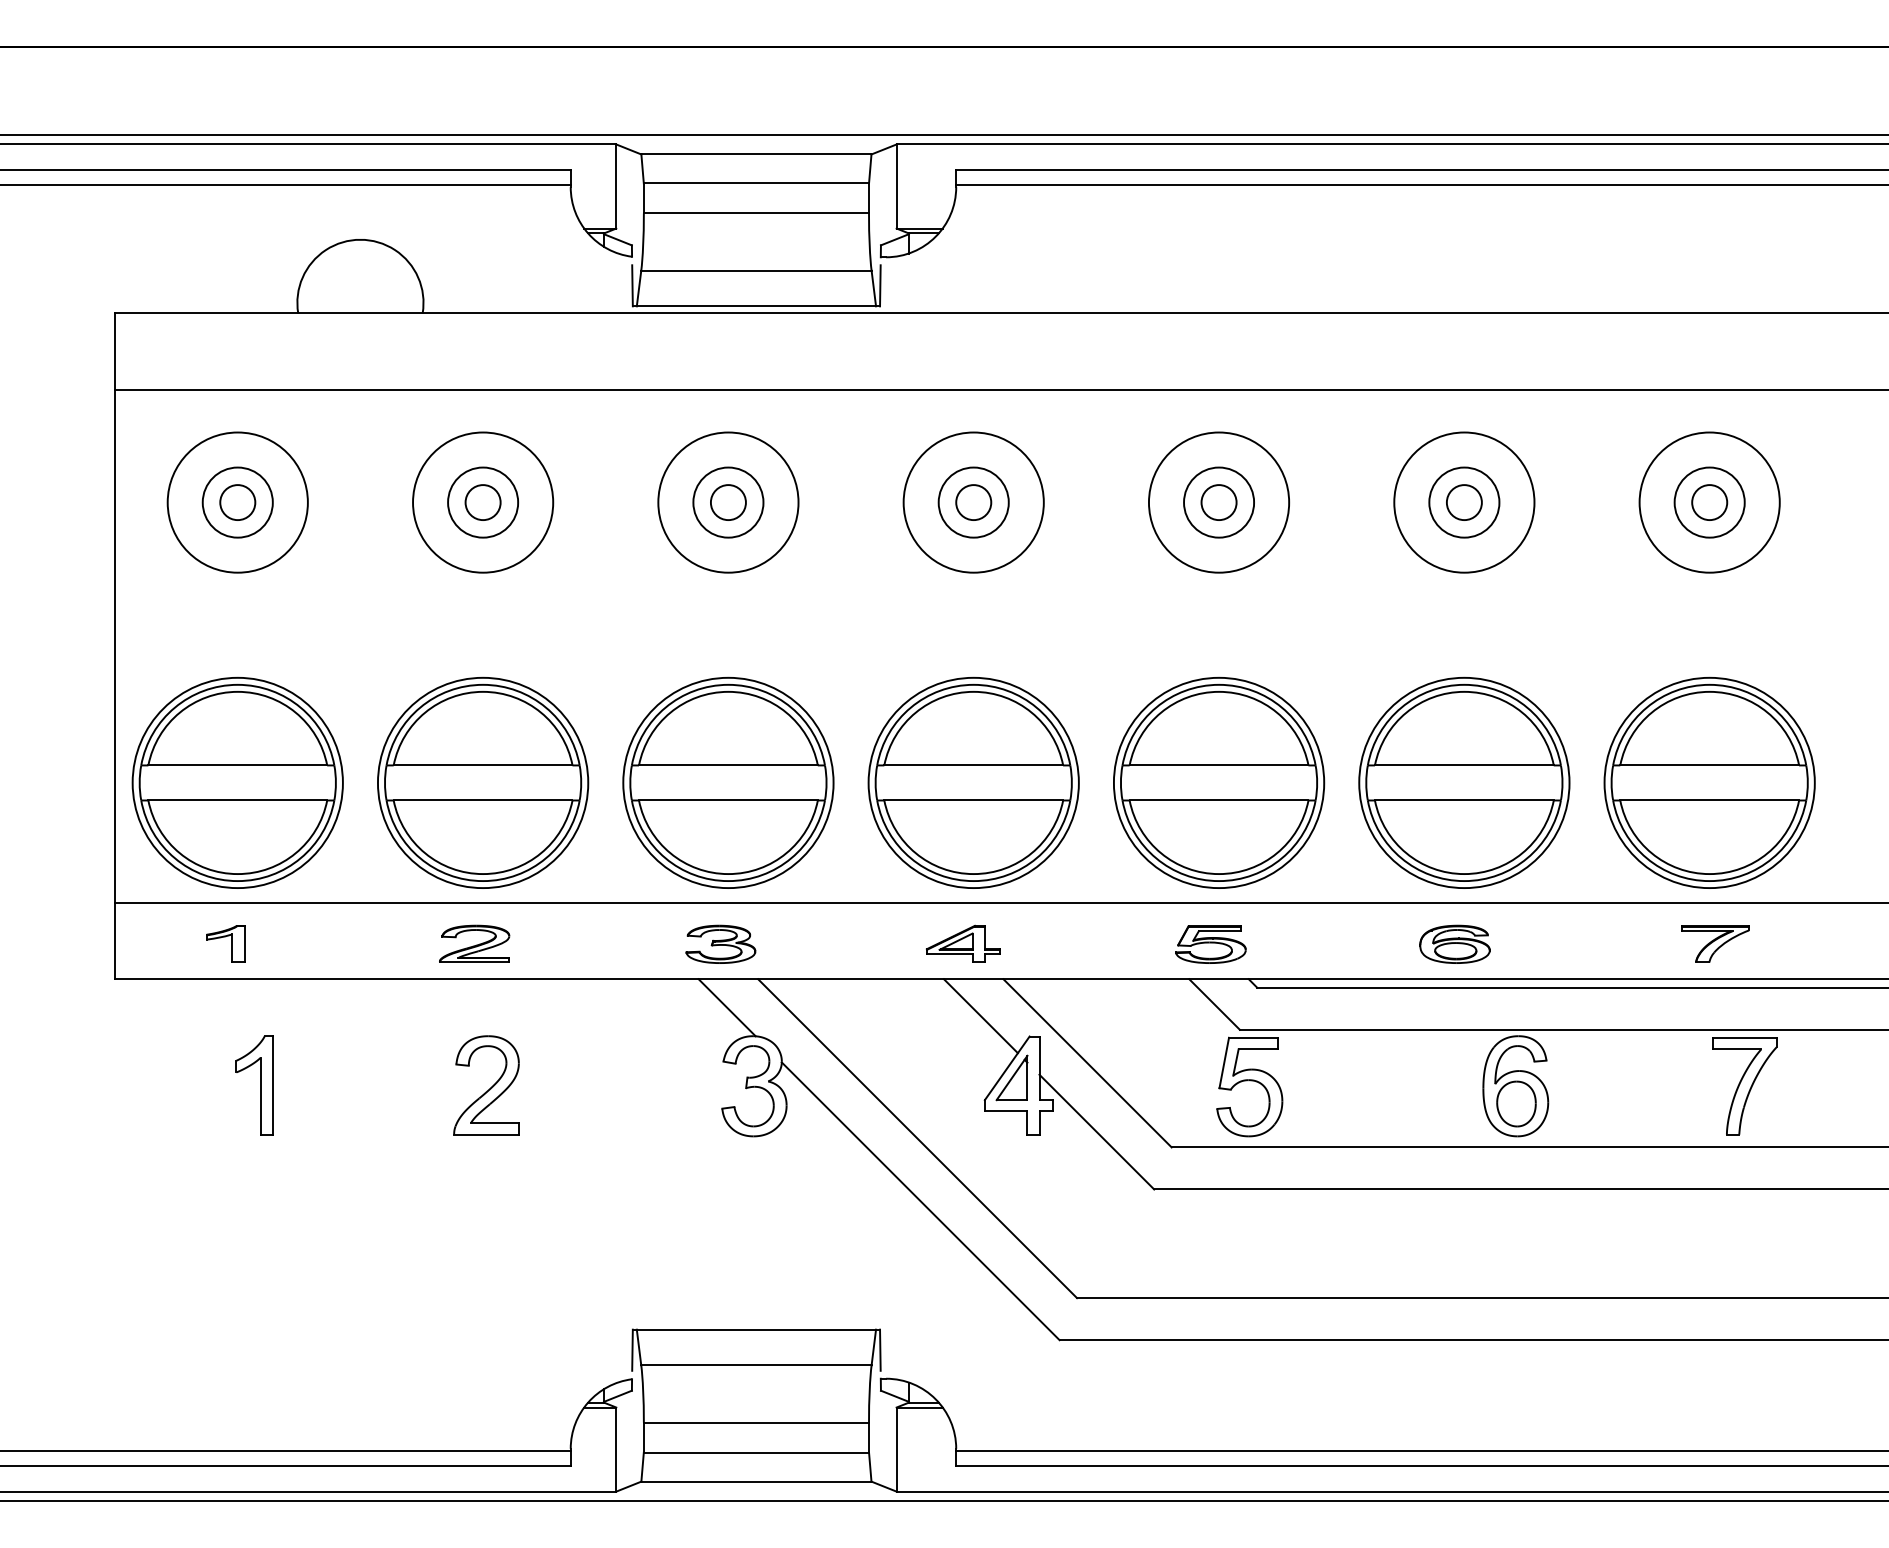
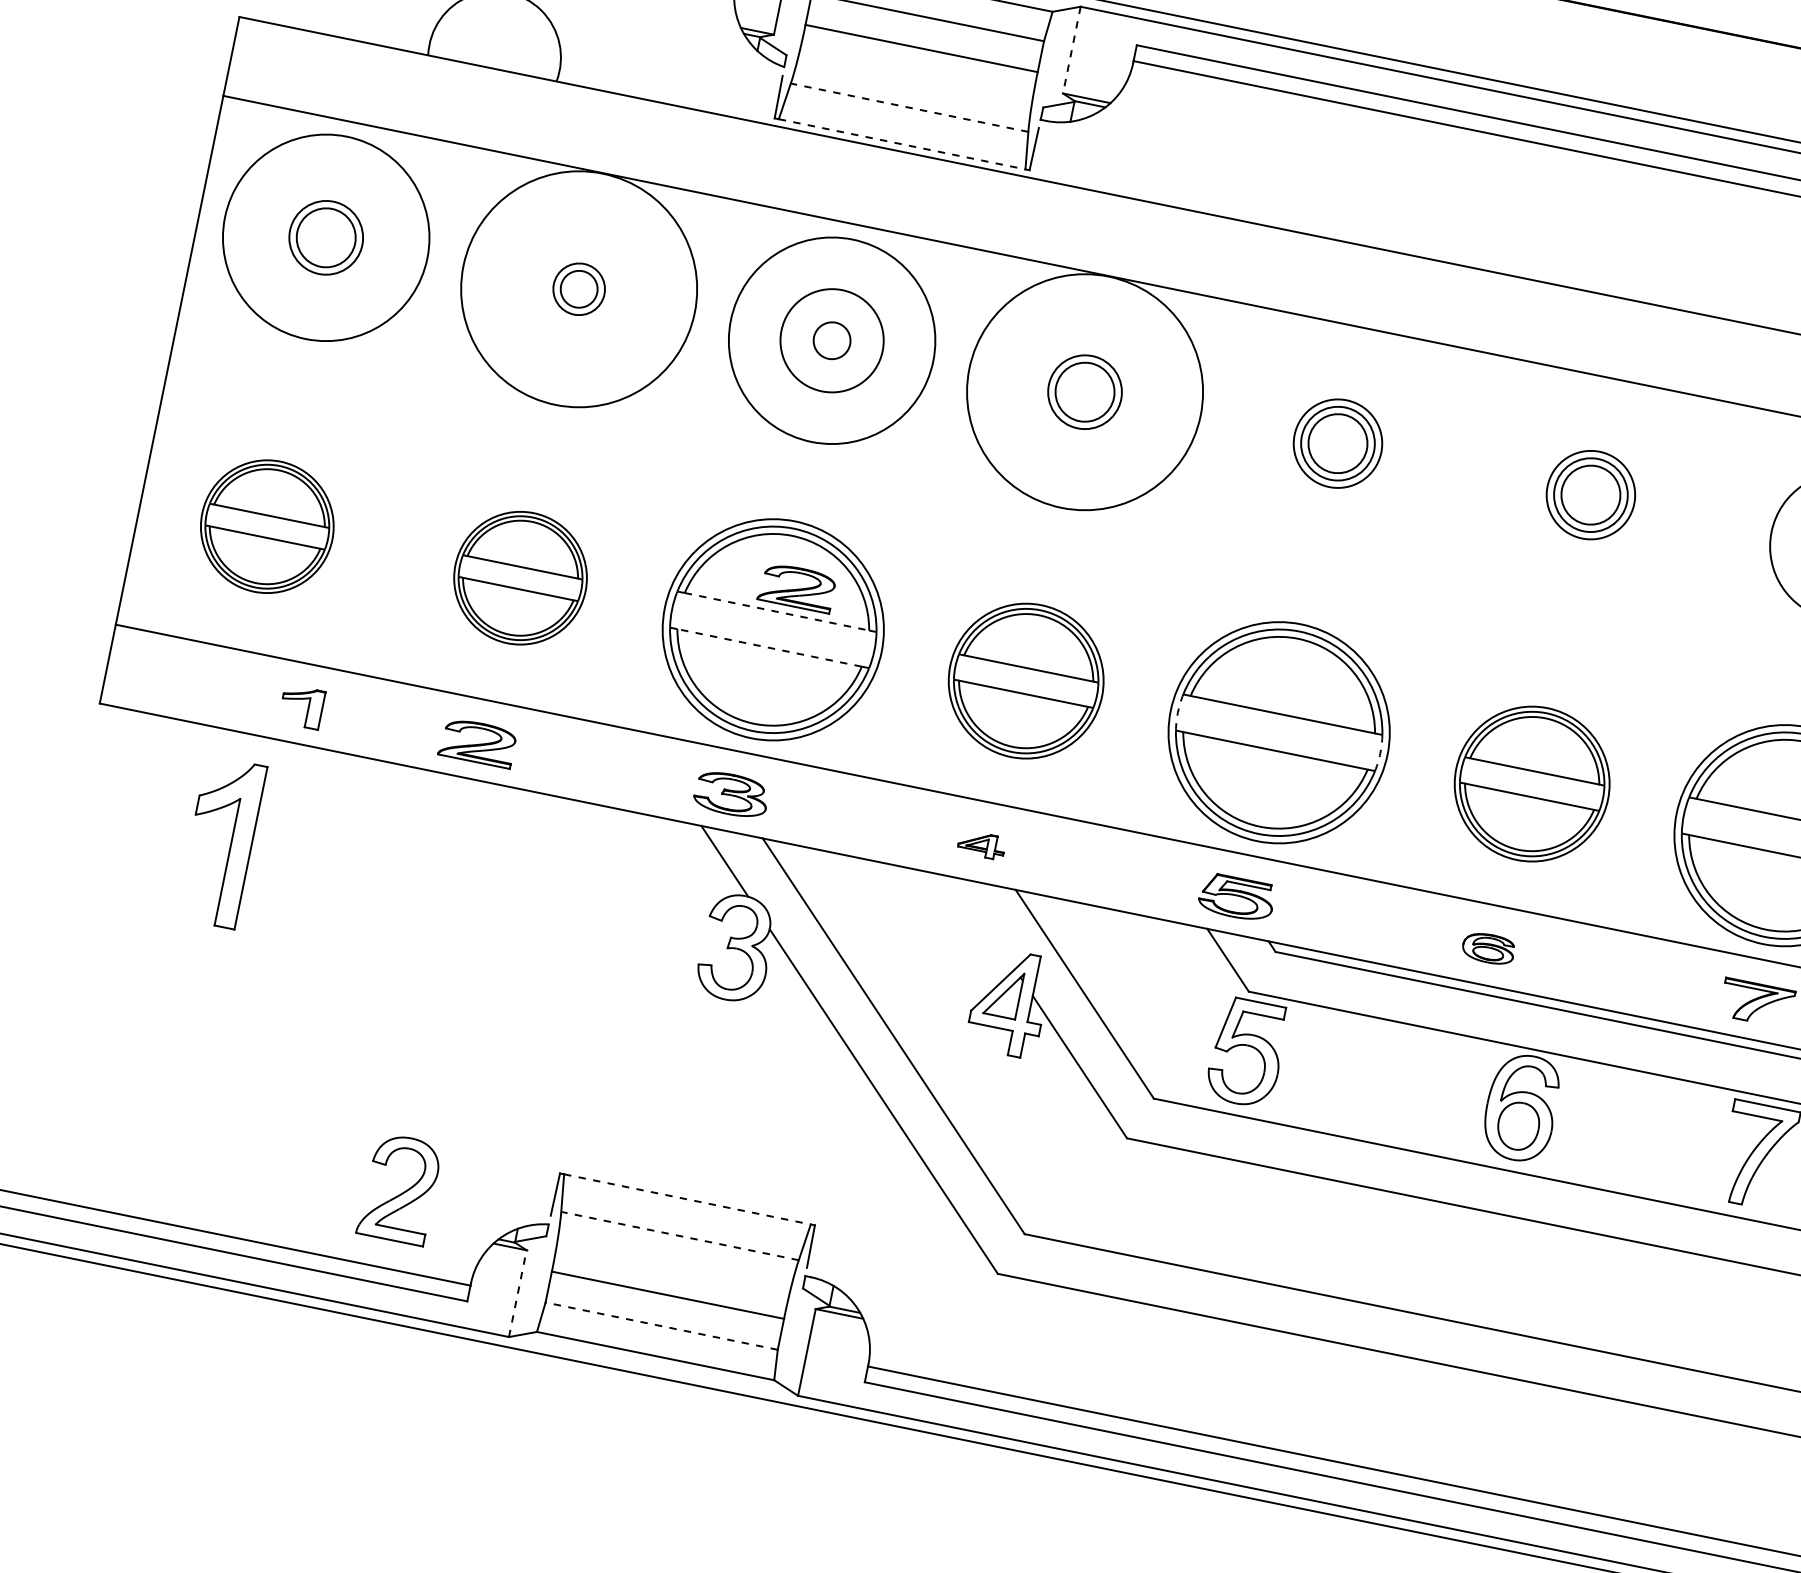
line: (896, 186) -> (1071, 50), solid -> dashed
line: (755, 270) -> (908, 107), solid -> dashed
line: (756, 306) -> (902, 144), solid -> dashed
circle: (237, 502) -> (325, 237), size x1.4
circle: (237, 502) -> (325, 237), size x1.6
circle: (483, 502) -> (579, 289), size x0.7
circle: (483, 502) -> (579, 289), size x1.6
circle: (728, 502) -> (832, 340), size x1.4
circle: (728, 502) -> (832, 340), size x1.4
circle: (973, 502) -> (1084, 392), size x1.6
circle: (973, 502) -> (1084, 392), size x1.6
circle: (1218, 502) -> (1337, 443), size x0.6
circle: (1218, 502) -> (1337, 443), size x1.6
circle: (1463, 502) -> (1590, 494), size x1.6
circle: (1464, 502) -> (1591, 495), size x0.6
part: (742, 738) -> (797, 586), added
line: (728, 765) -> (777, 611), solid -> dashed
part: (237, 782) -> (267, 526), size x0.6
part: (483, 782) -> (520, 577), size x0.6
part: (973, 782) -> (1026, 680), size x0.7
arc: (1120, 782) -> (1177, 711), solid -> dashed
arc: (1317, 782) -> (1380, 752), solid -> dashed
part: (1464, 782) -> (1532, 783), size x0.7
line: (727, 800) -> (768, 647), solid -> dashed
part: (225, 943) -> (301, 706), moved
part: (963, 943) -> (981, 844), size x0.6
part: (1454, 943) -> (1488, 947), size x0.7
line: (980, 1016) -> (984, 923), removed
part: (254, 1085) -> (221, 842), size x1.6
part: (486, 1085) -> (399, 1189), moved
line: (756, 1329) -> (687, 1199), solid -> dashed
line: (755, 1365) -> (679, 1236), solid -> dashed
line: (616, 1449) -> (518, 1293), solid -> dashed
line: (756, 1452) -> (661, 1326), solid -> dashed

